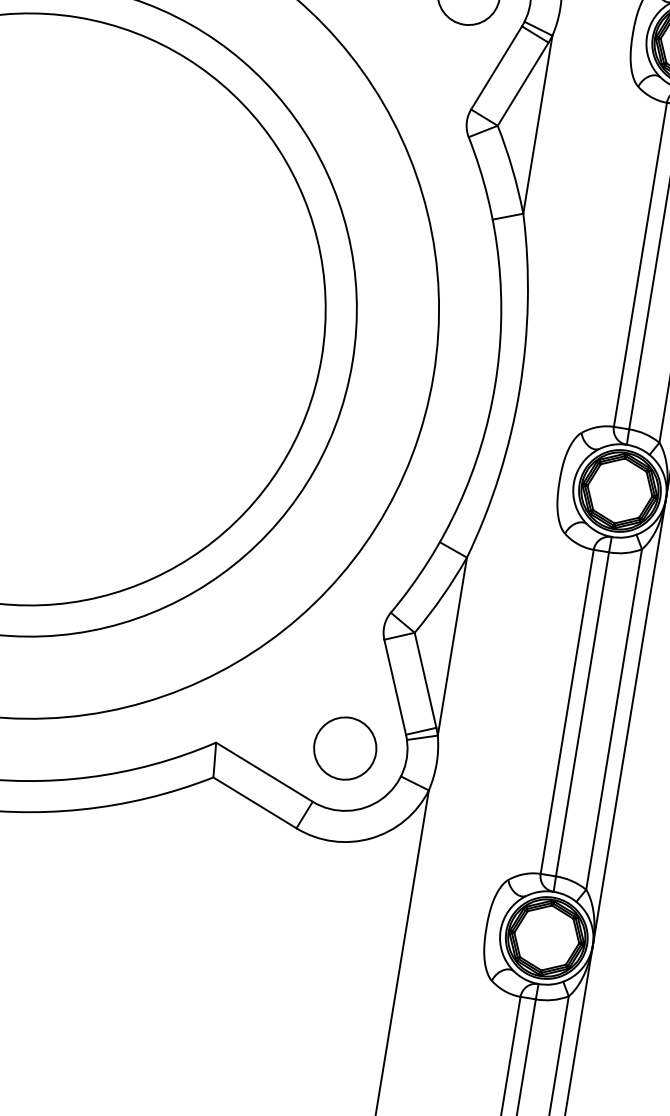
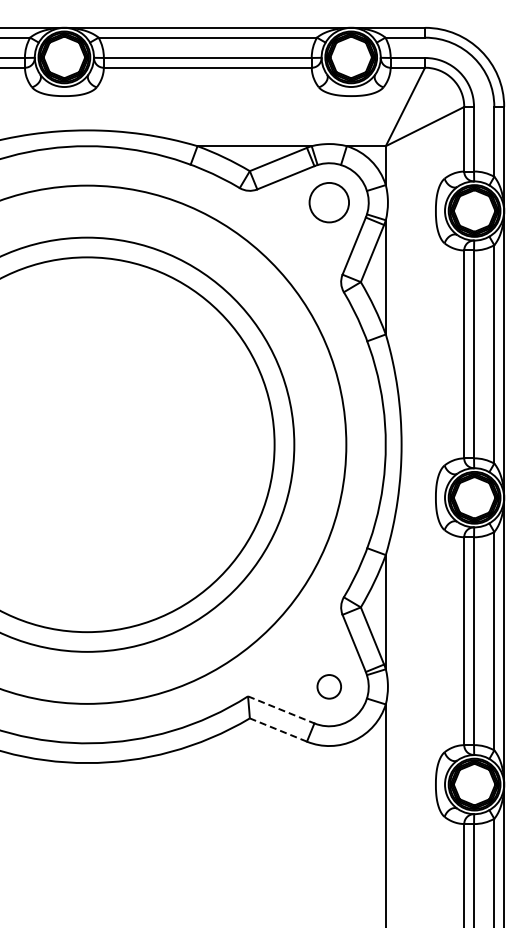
circle: (345, 748) -> (329, 686), size x0.6
line: (264, 771) -> (281, 709), solid -> dashed
line: (254, 803) -> (278, 730), solid -> dashed

